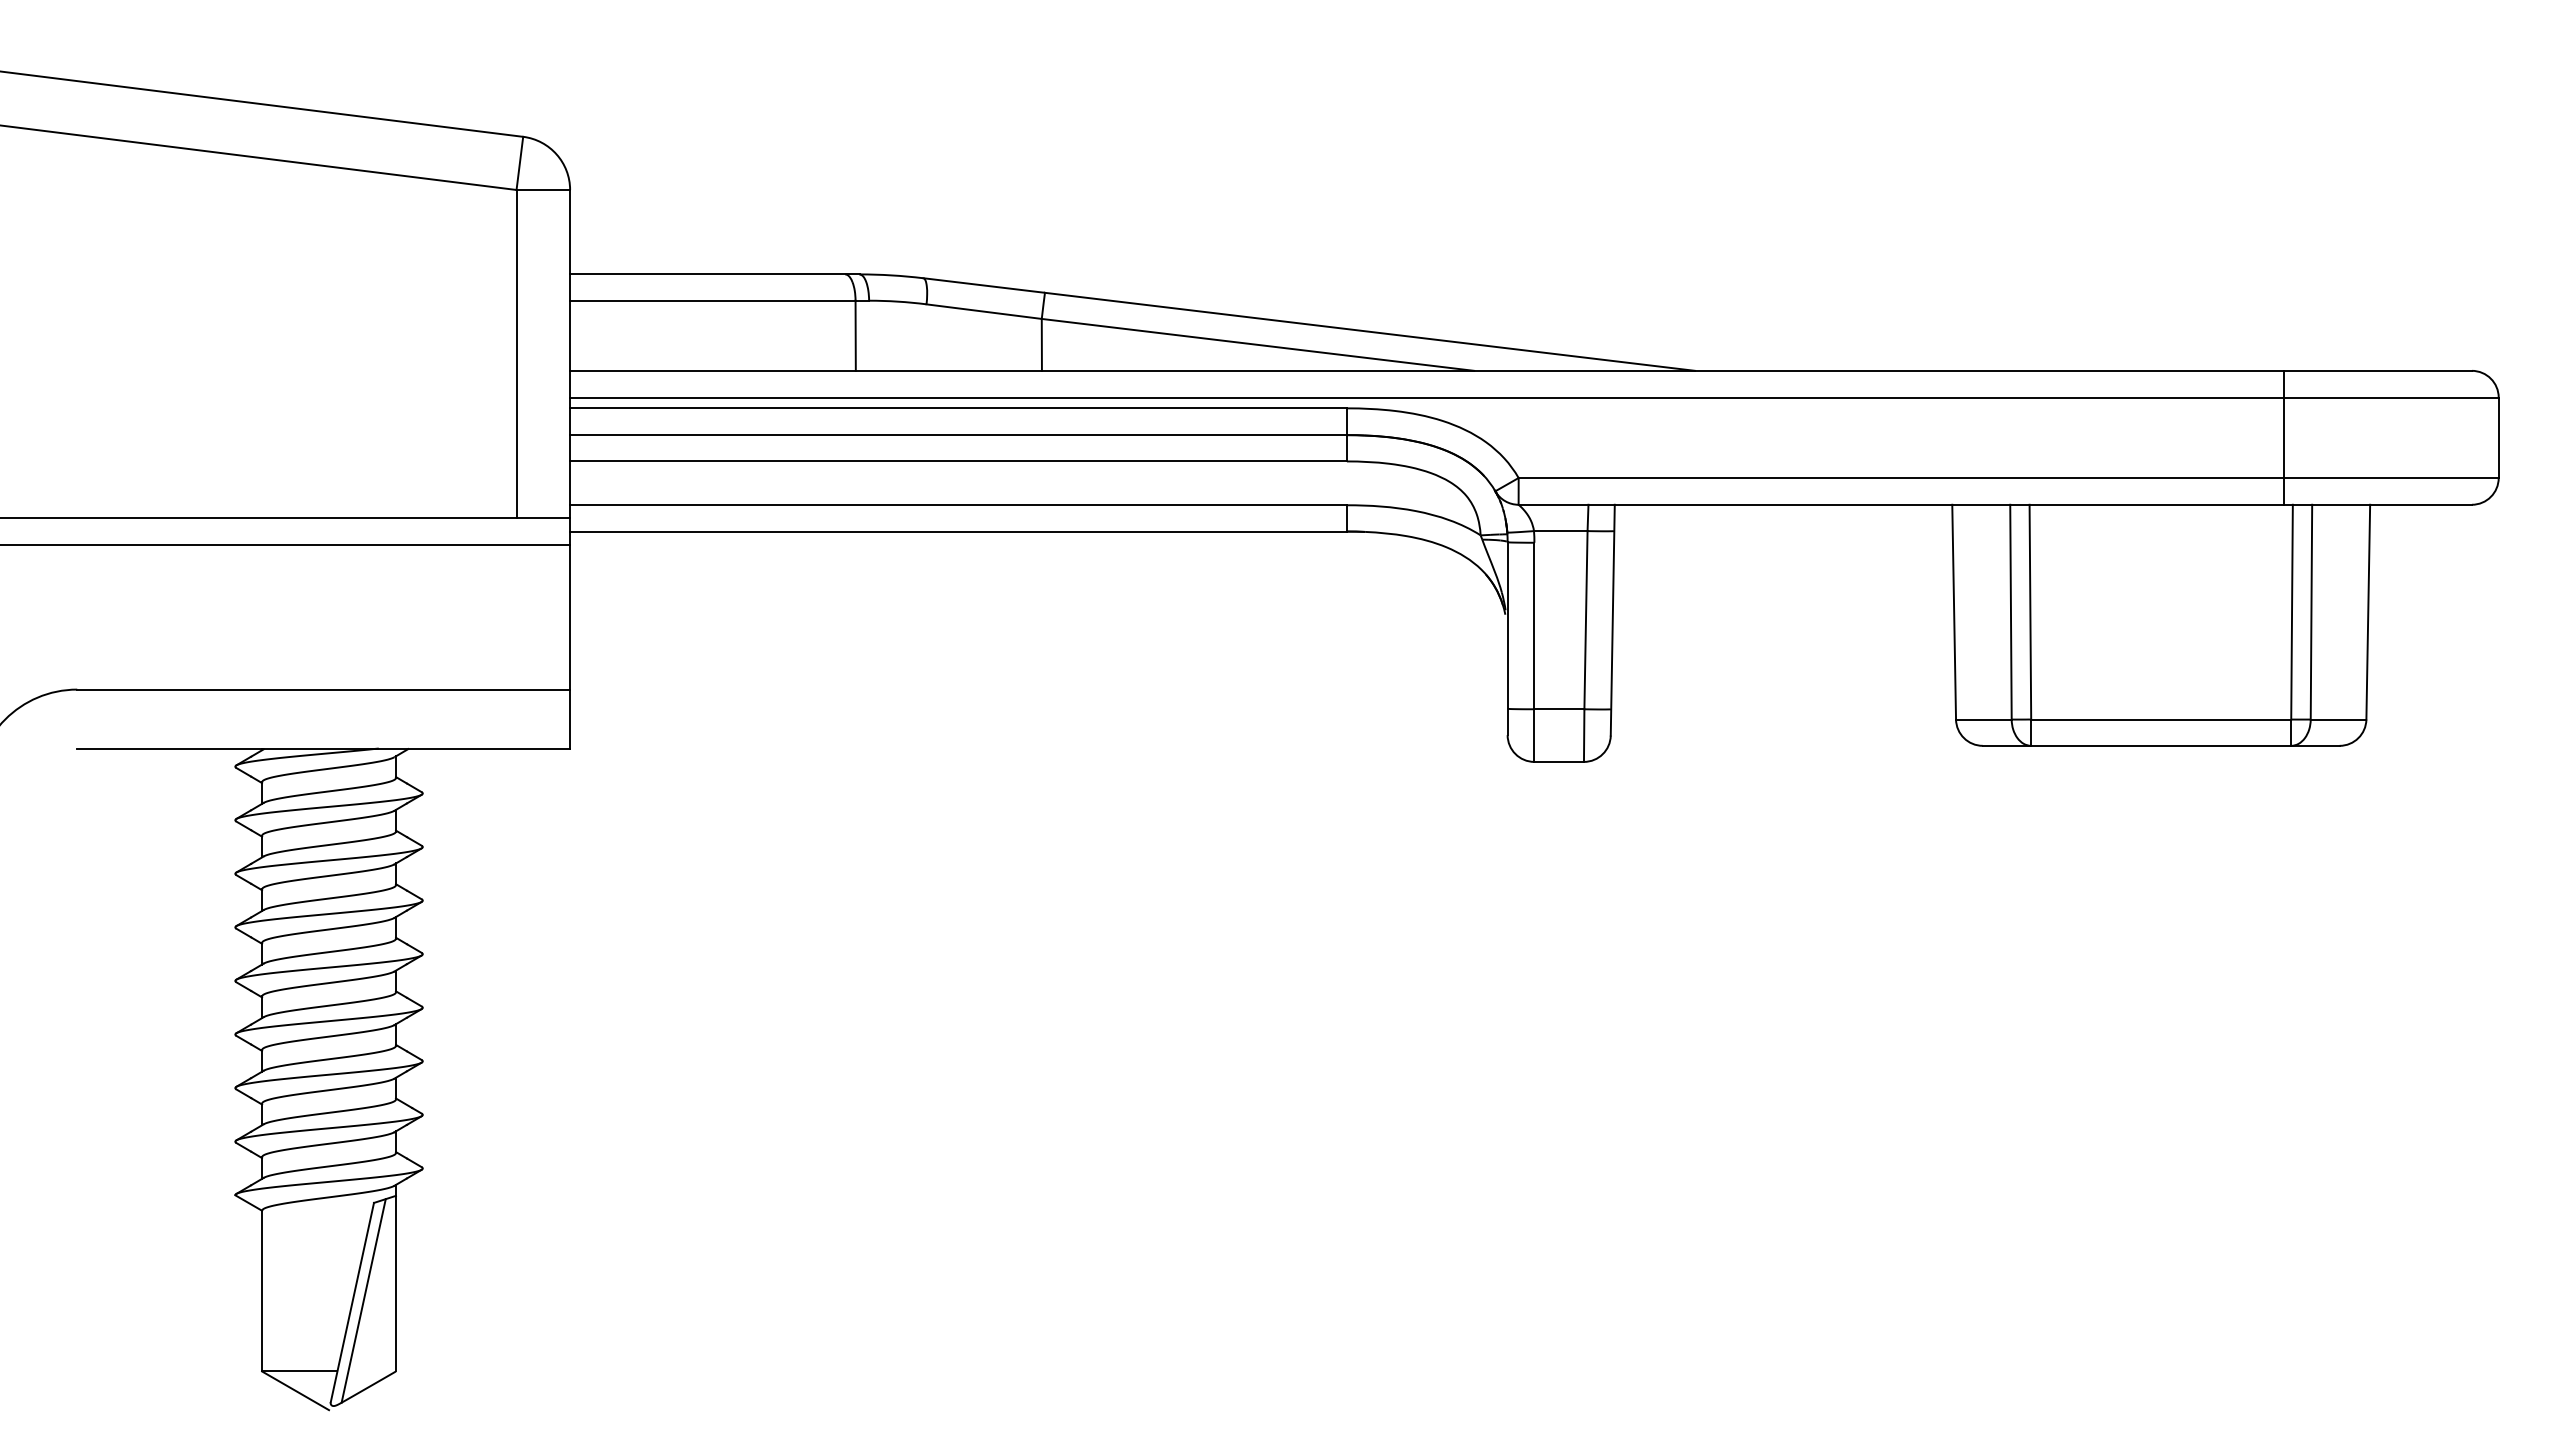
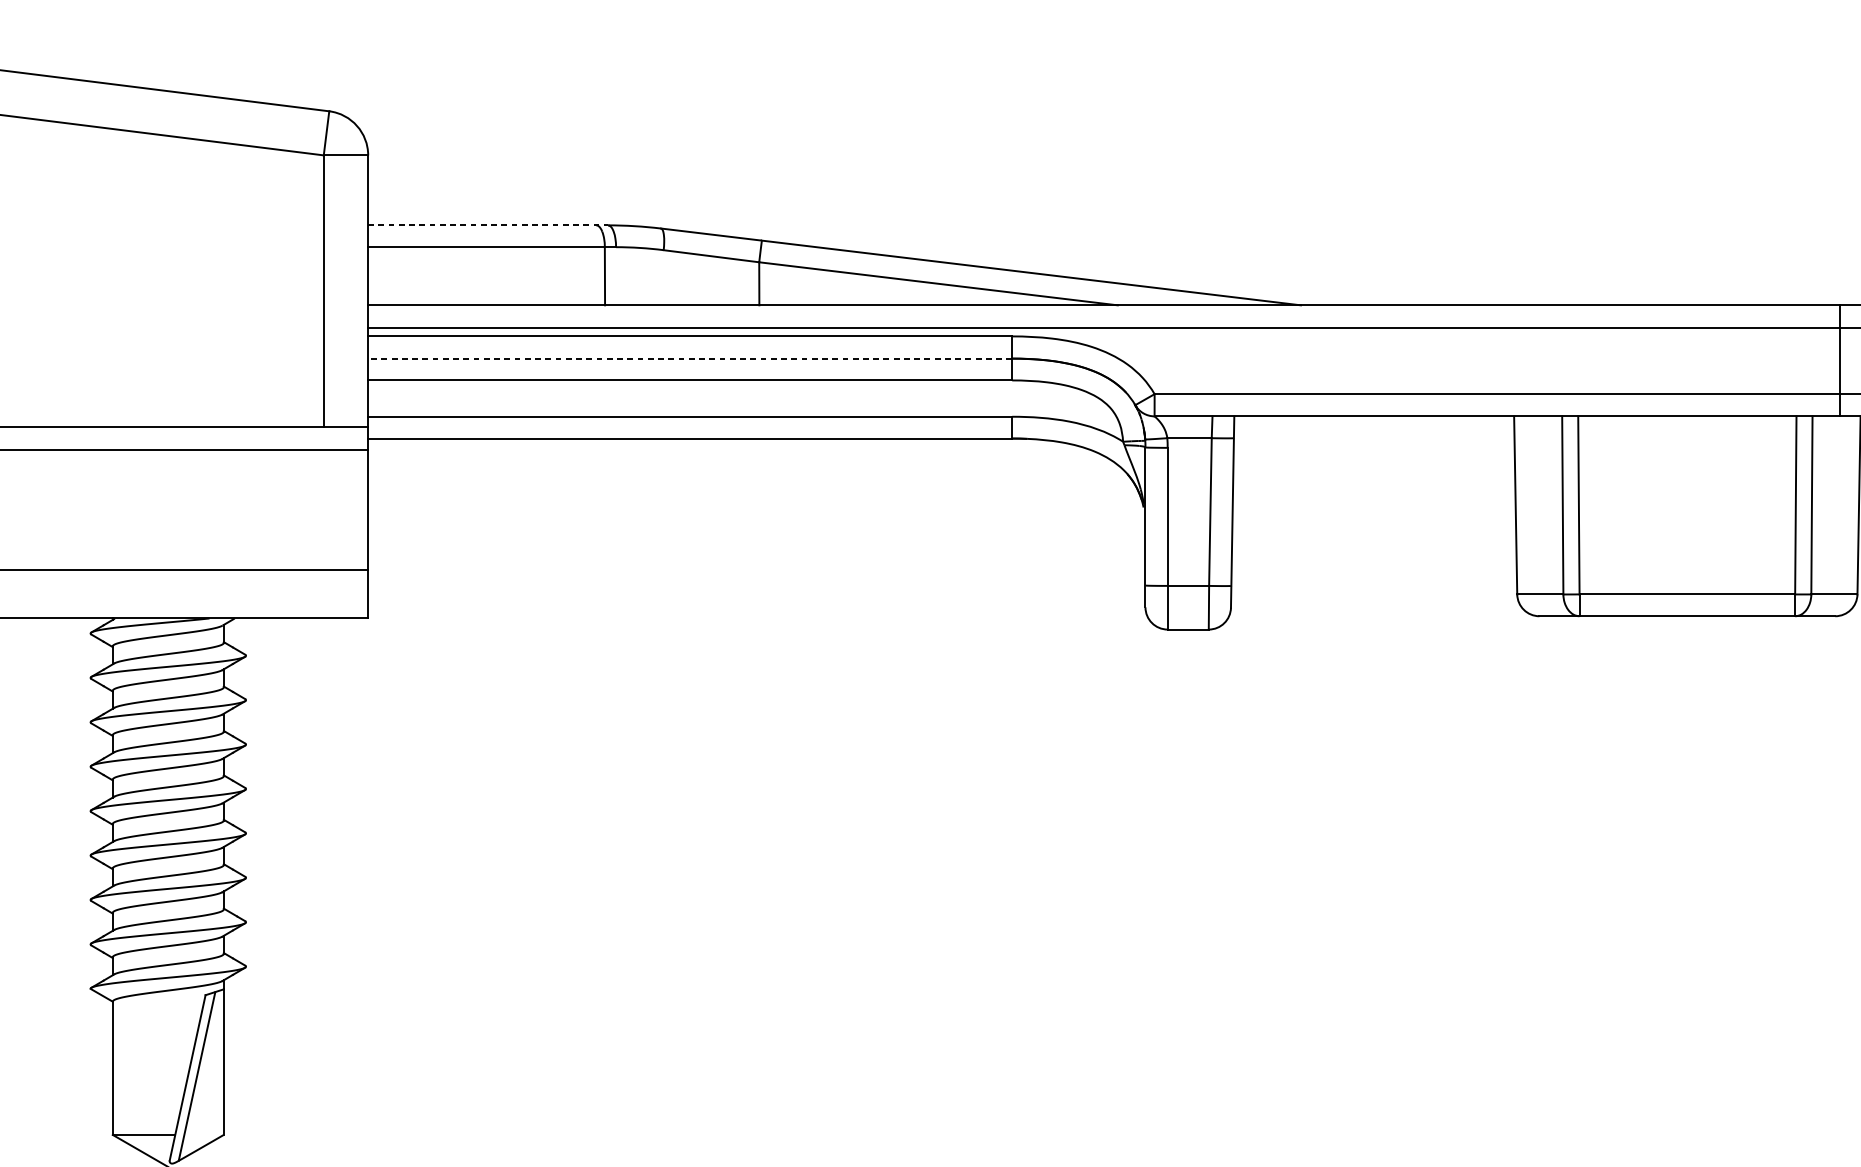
line: (714, 274) -> (487, 225), solid -> dashed
line: (958, 435) -> (690, 358), solid -> dashed
line: (2284, 437) -> (1840, 360), moved

